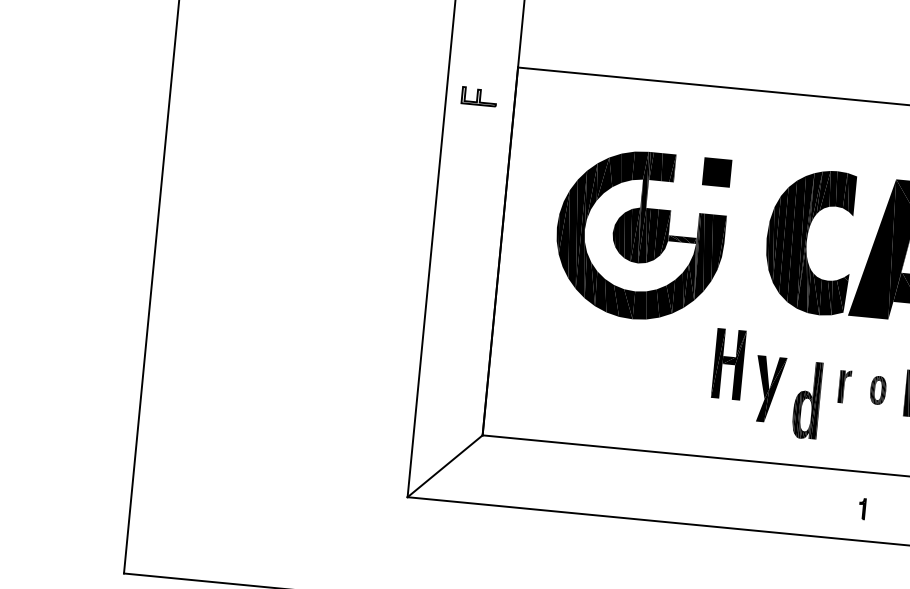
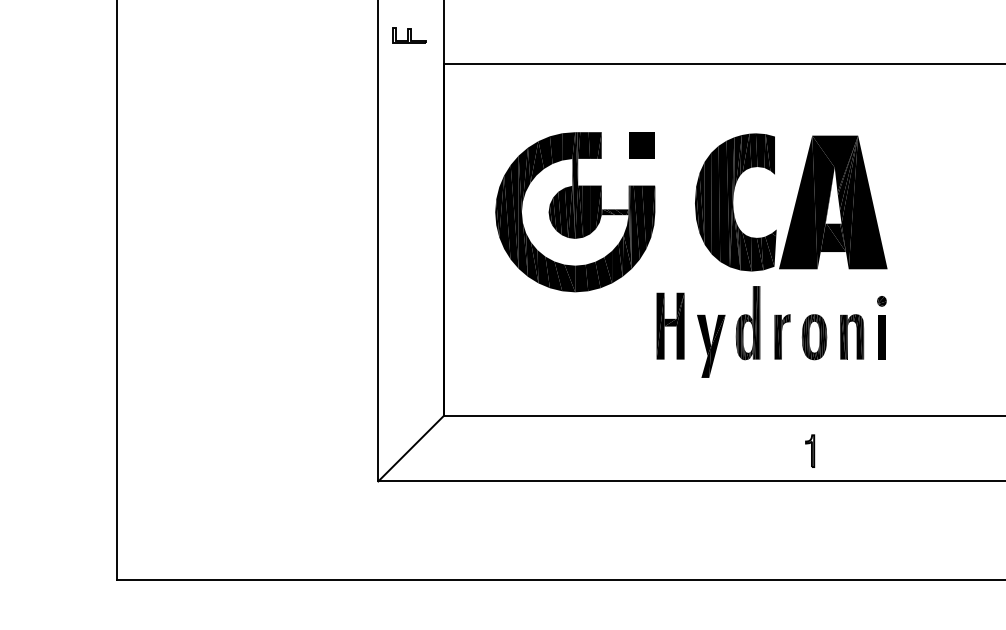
part: (479, 96) -> (409, 35), moved
part: (844, 386) -> (782, 336), size x1.43
part: (878, 390) -> (814, 337), size x1.67
part: (806, 400) -> (747, 323), moved
part: (862, 508) -> (810, 450), size x1.67

